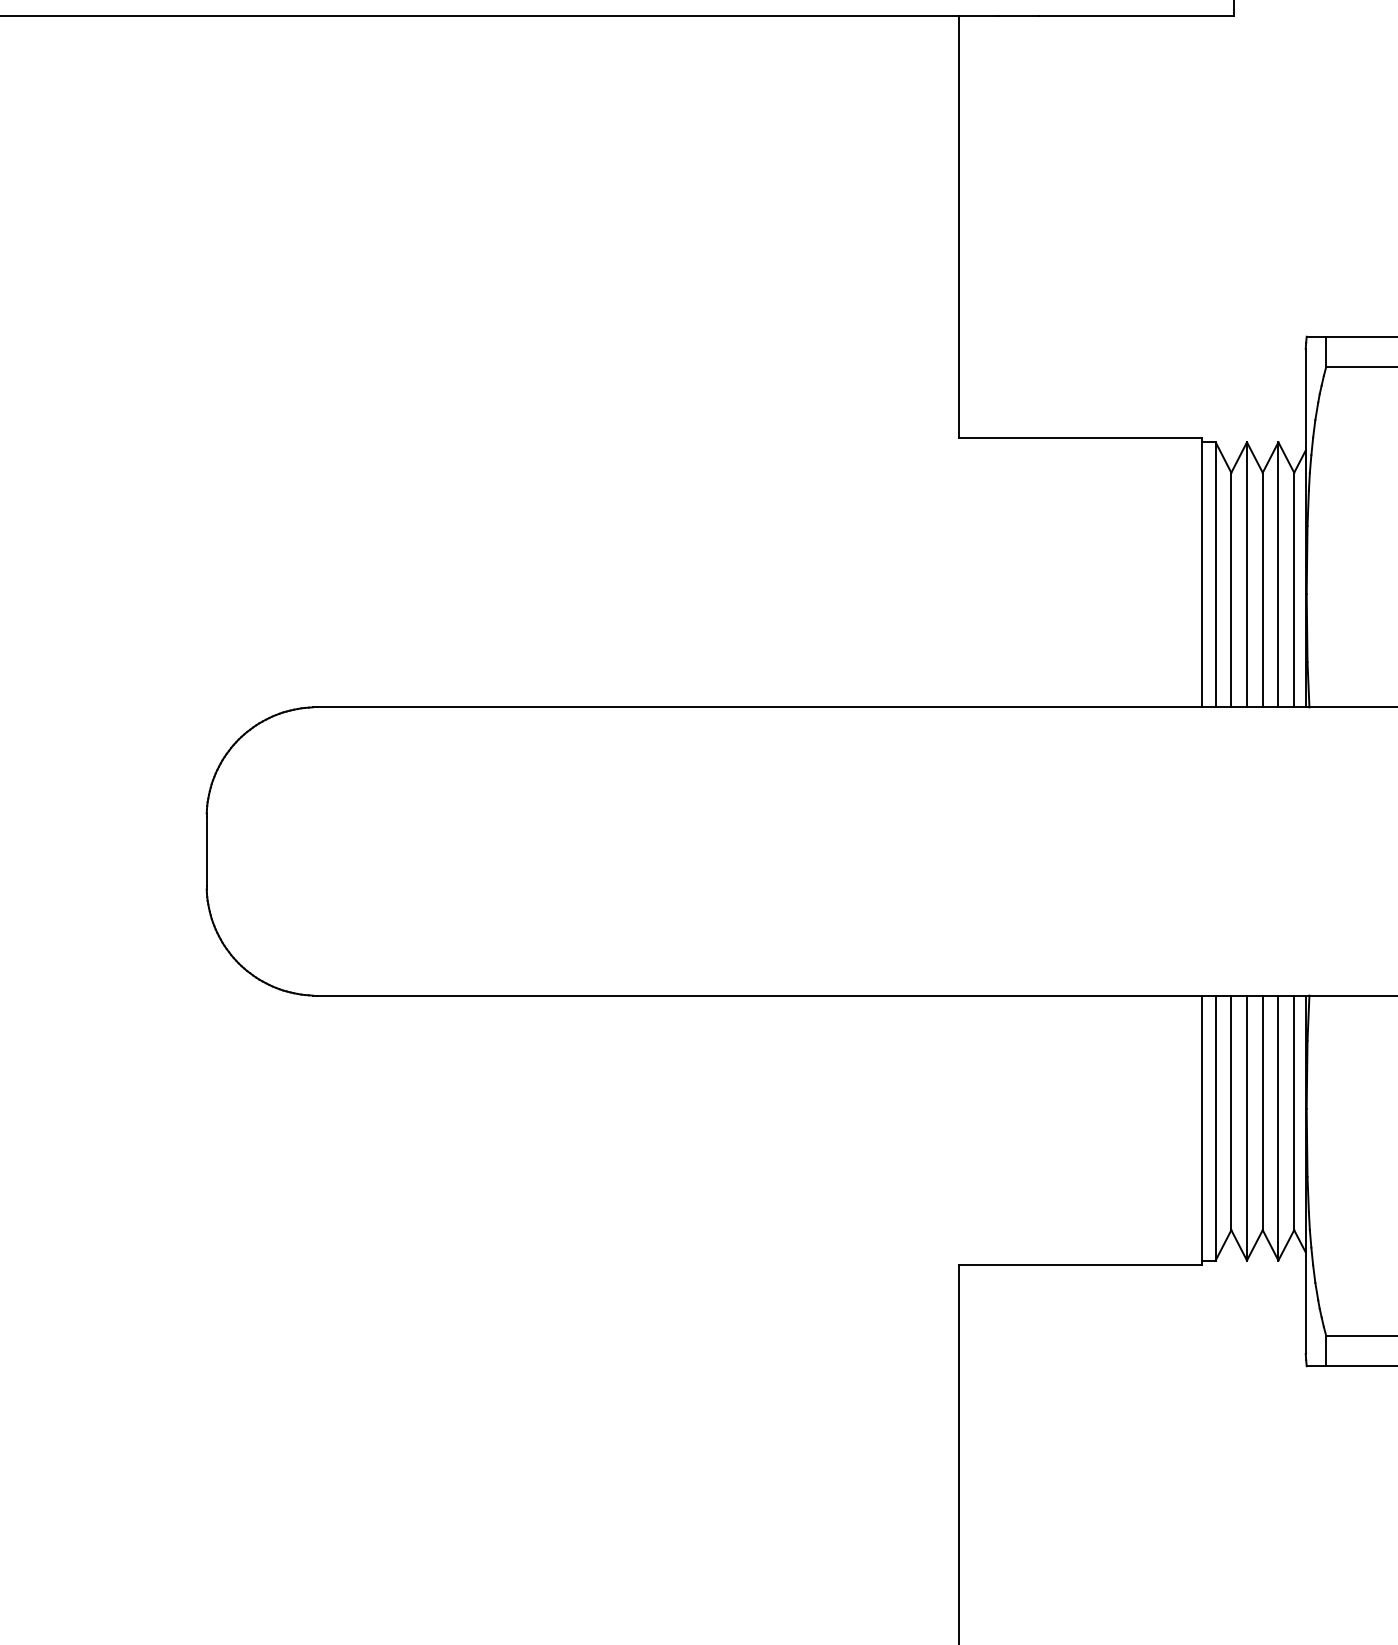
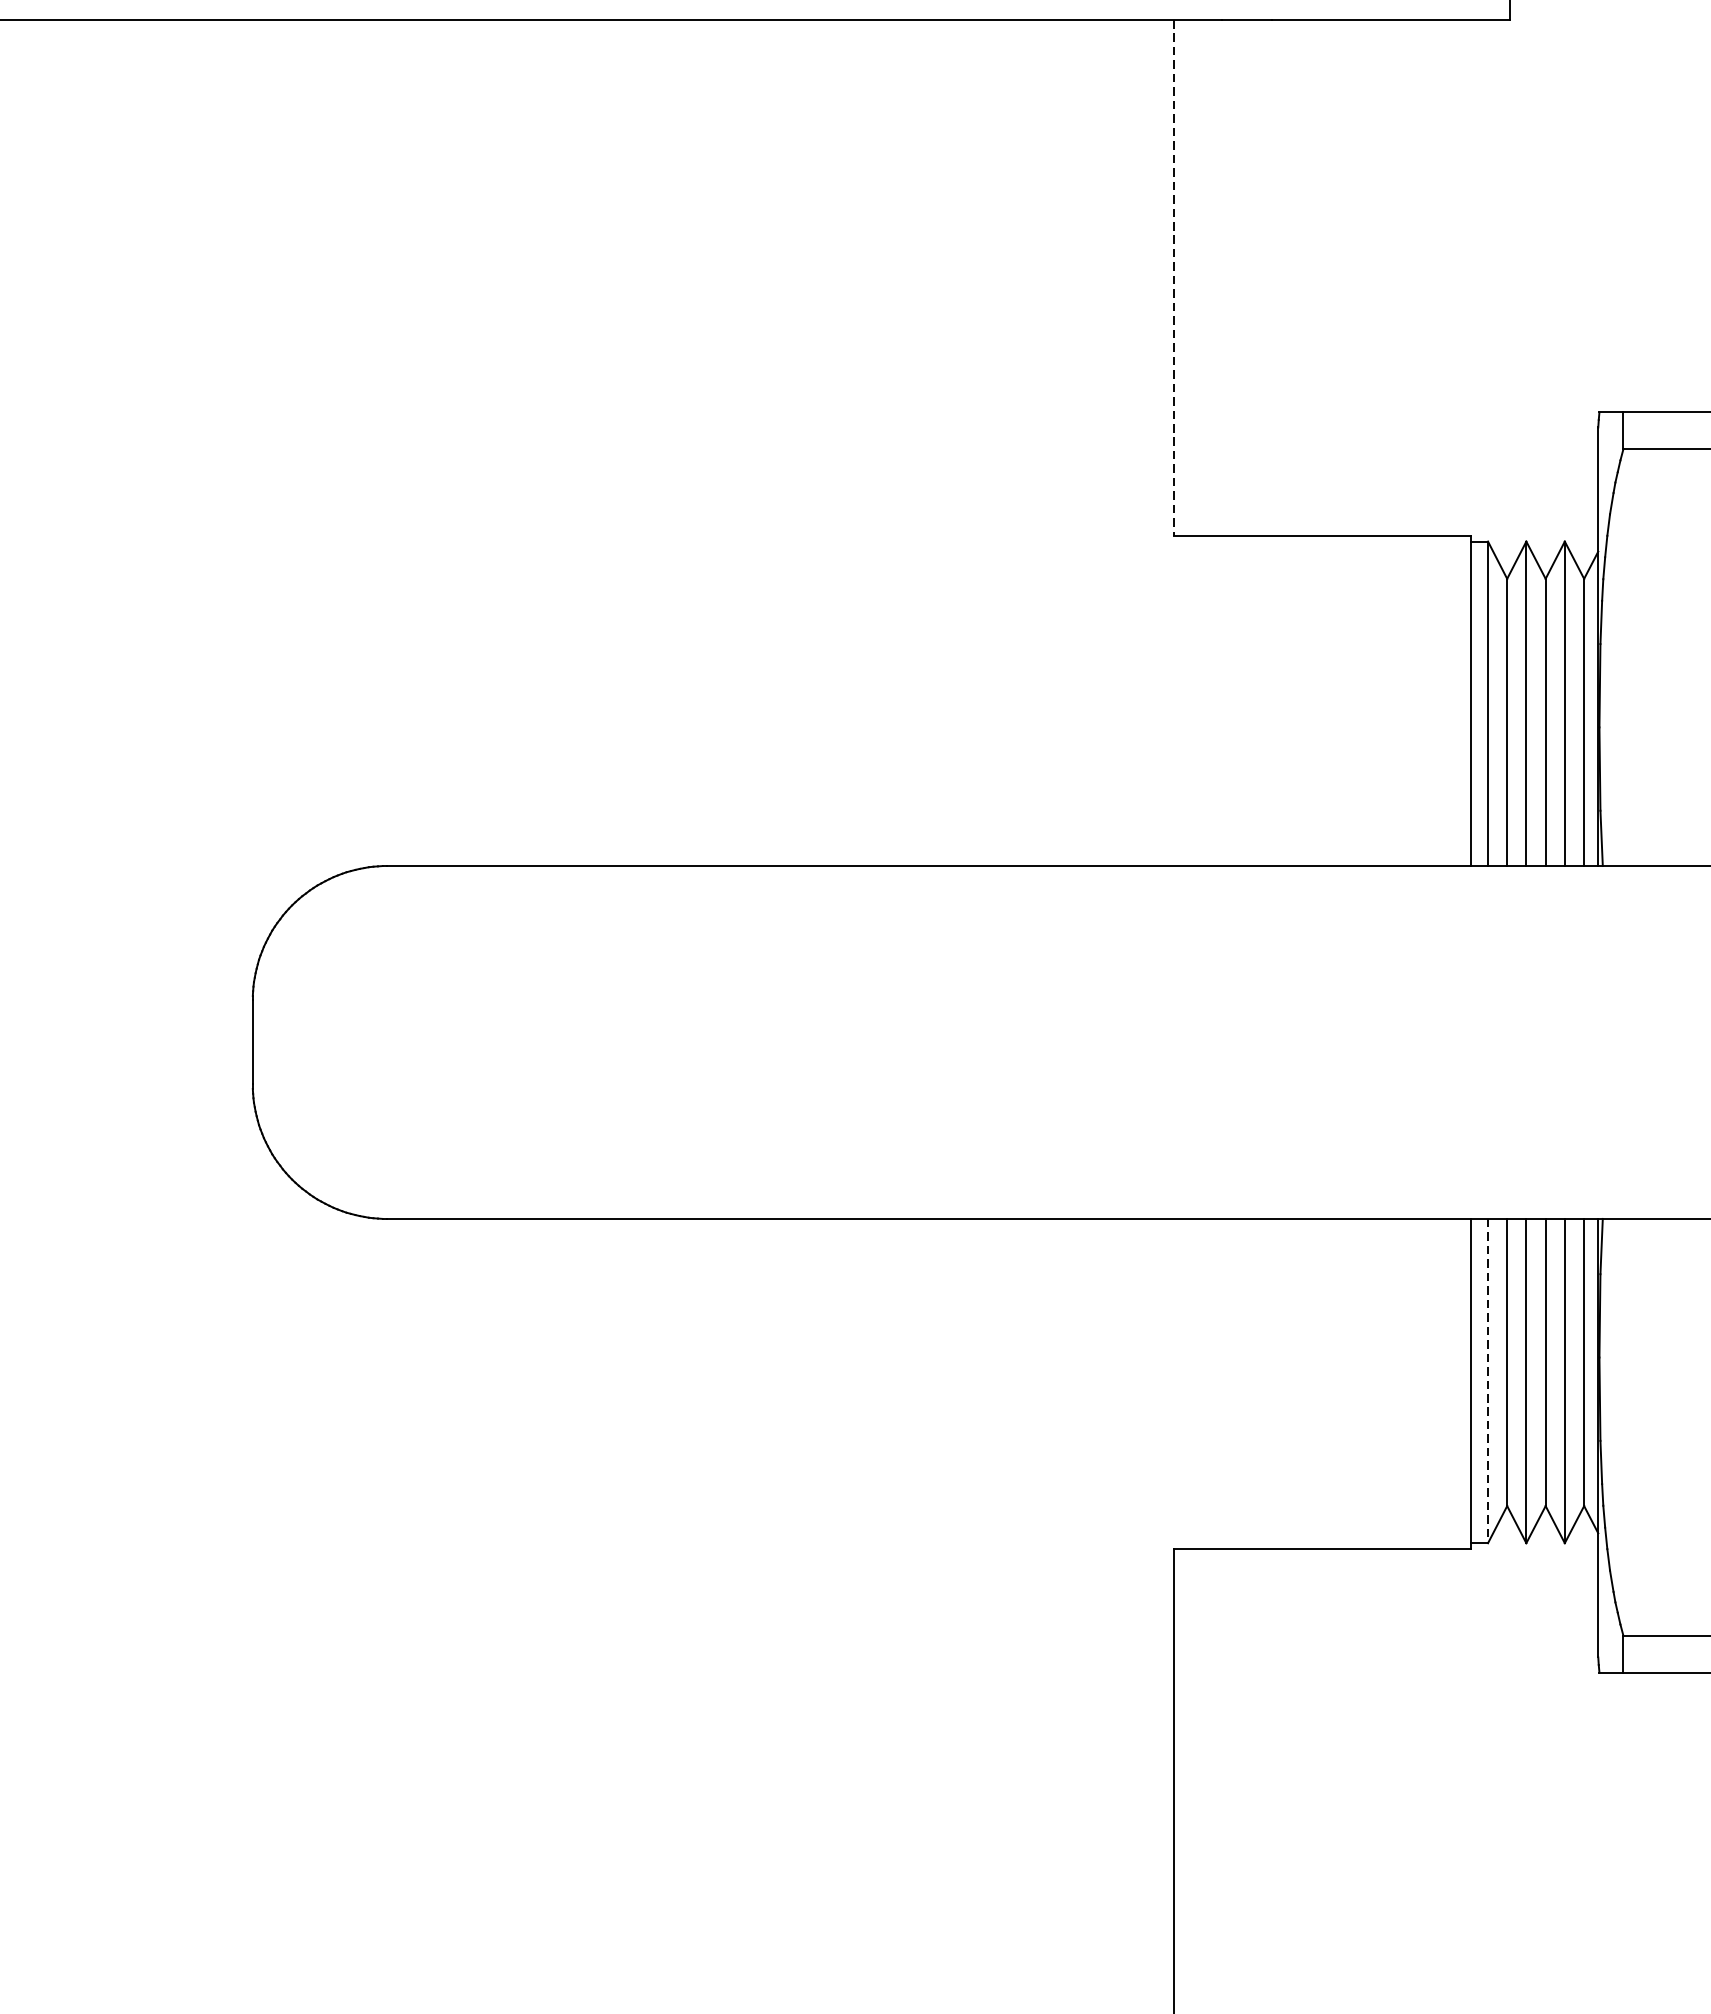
line: (959, 226) -> (1174, 277), solid -> dashed
line: (1215, 1128) -> (1487, 1381), solid -> dashed

